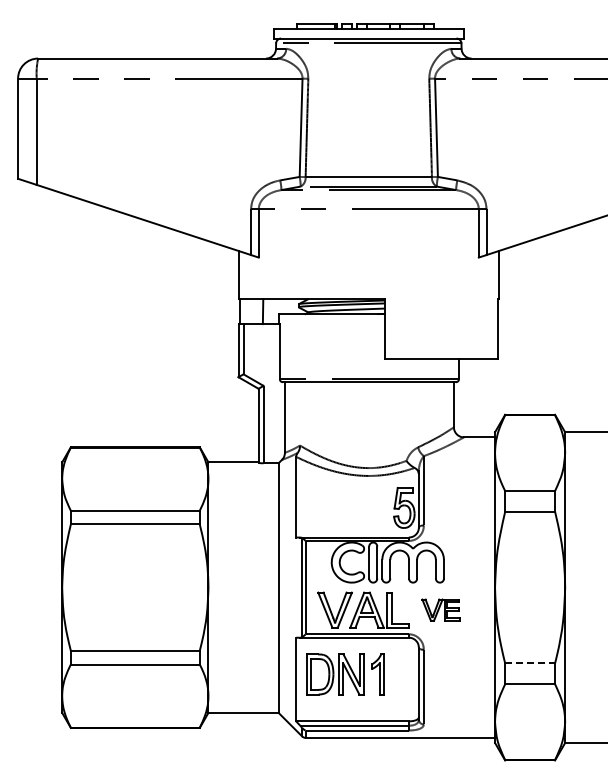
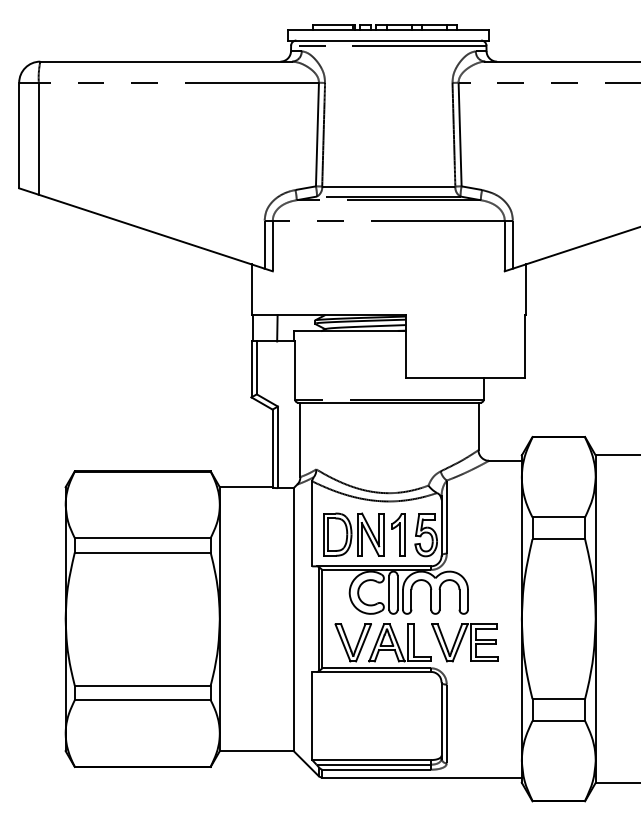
part: (440, 609) -> (464, 642), size x1.67
line: (530, 663) -> (559, 699), dashed -> solid
part: (345, 674) -> (364, 534), moved

